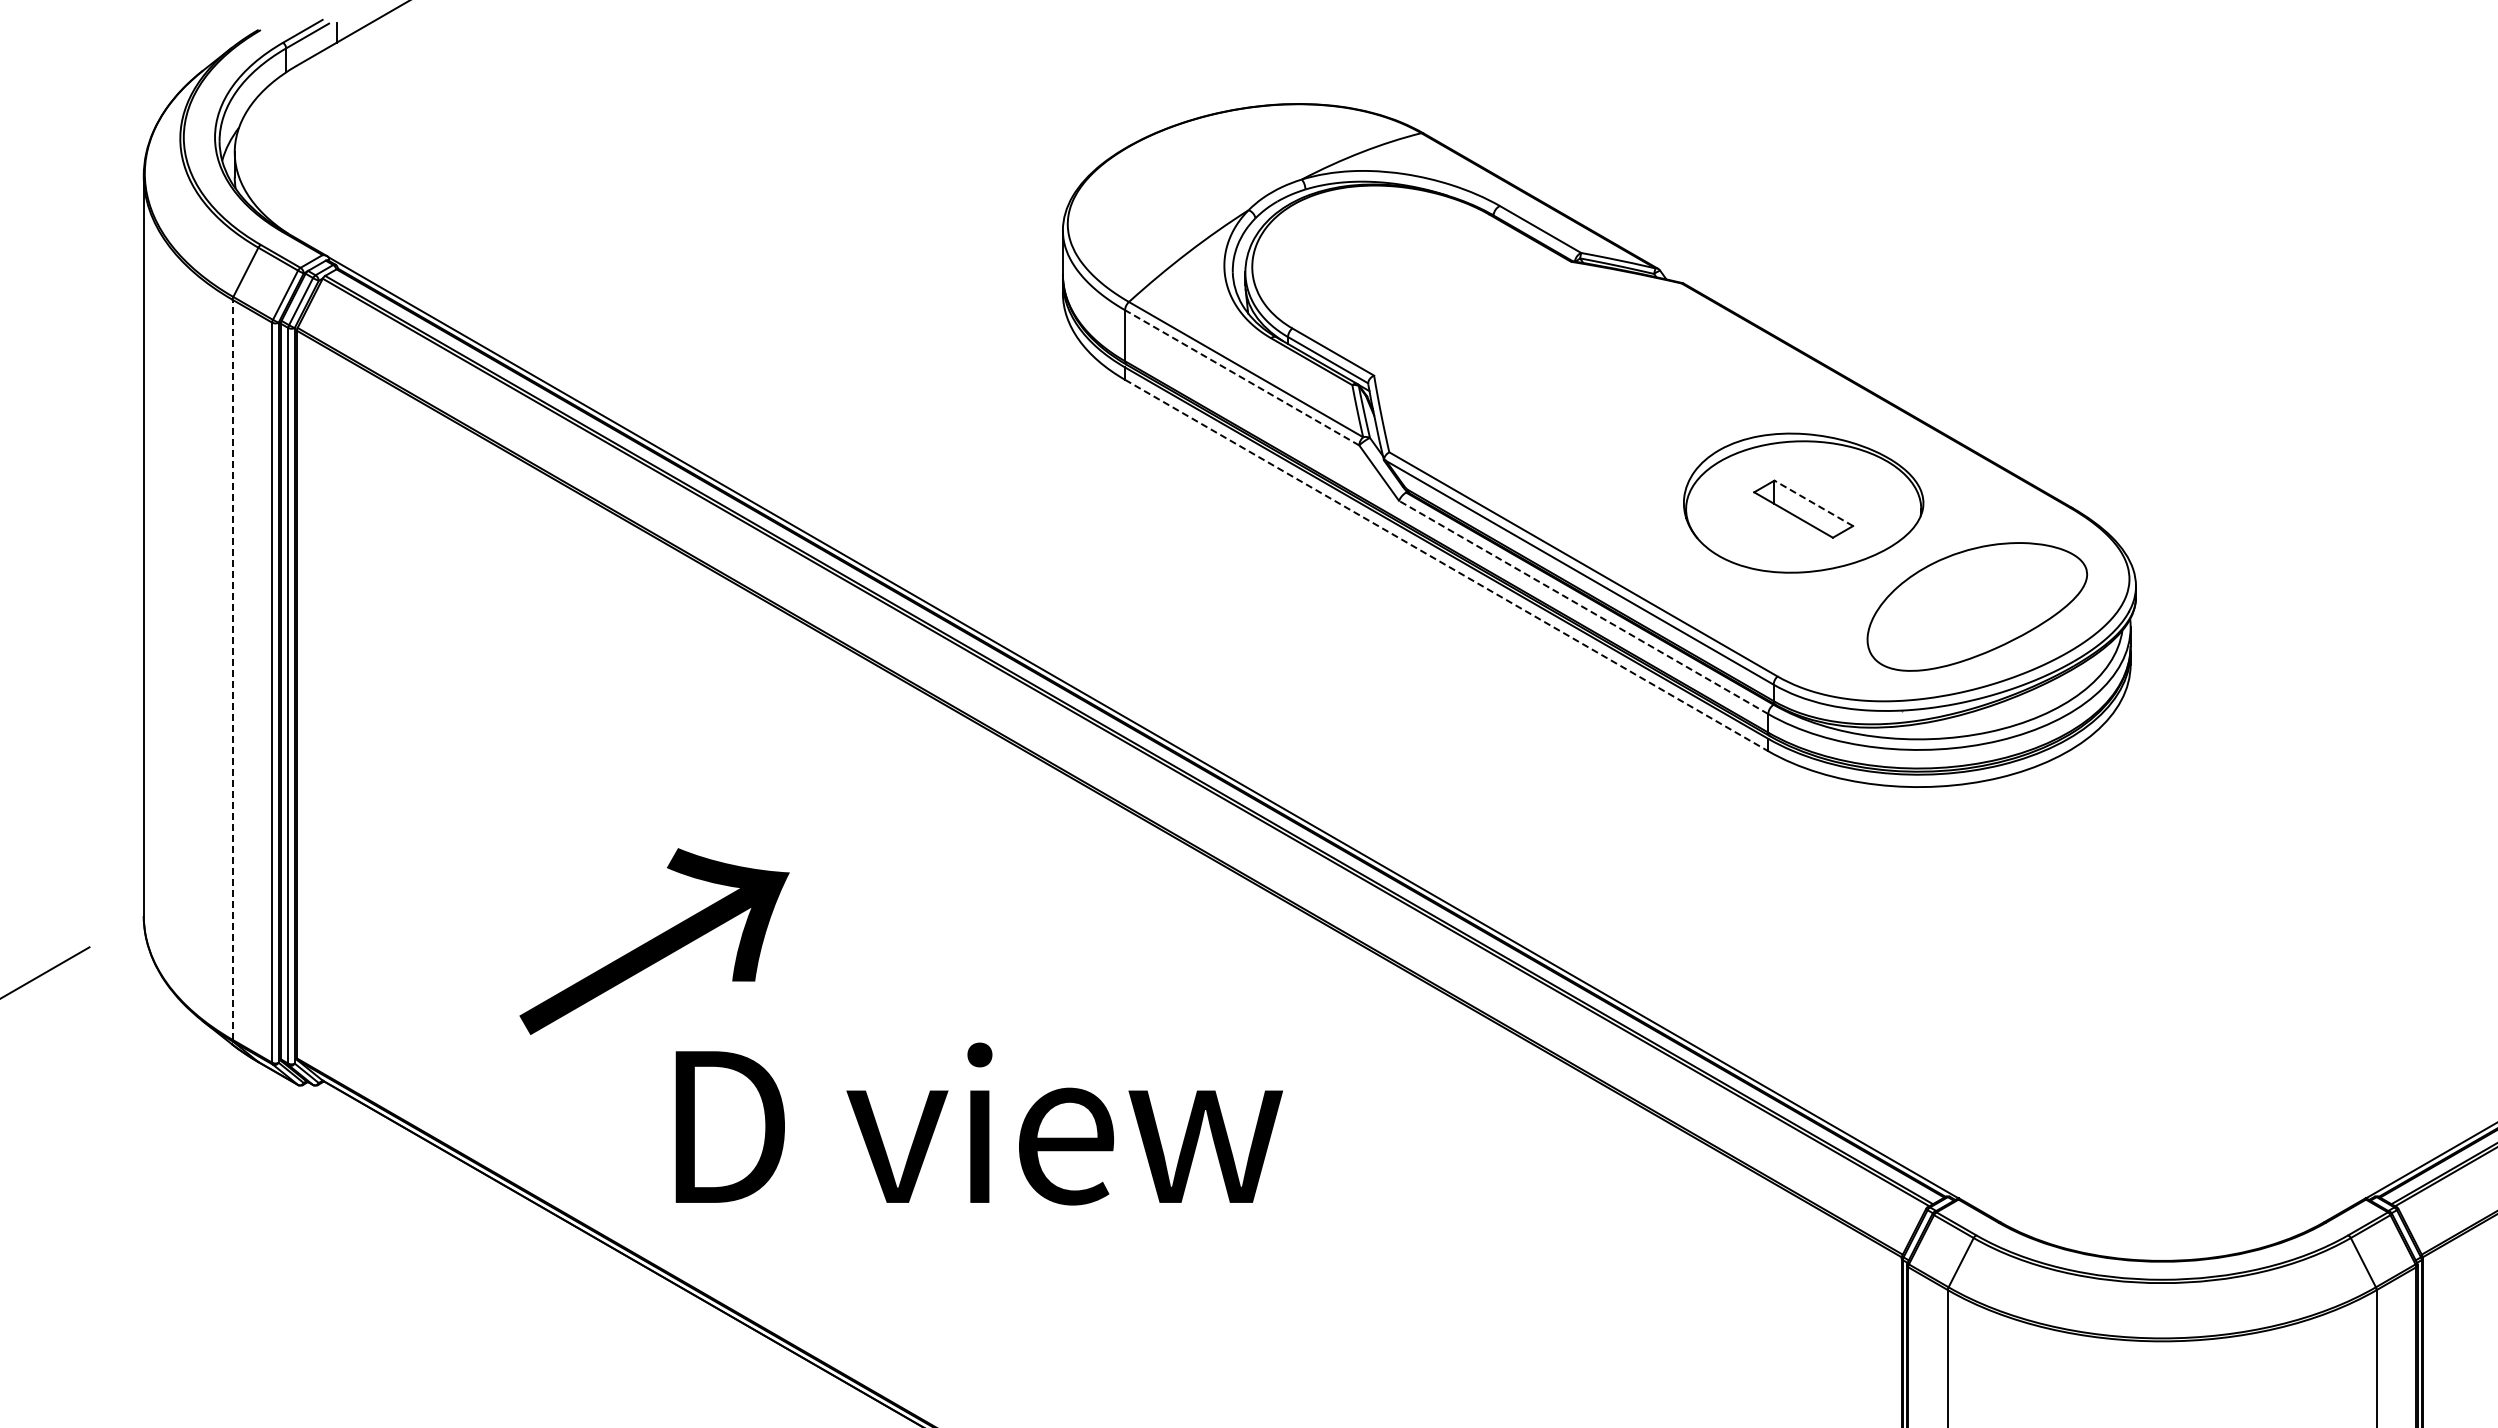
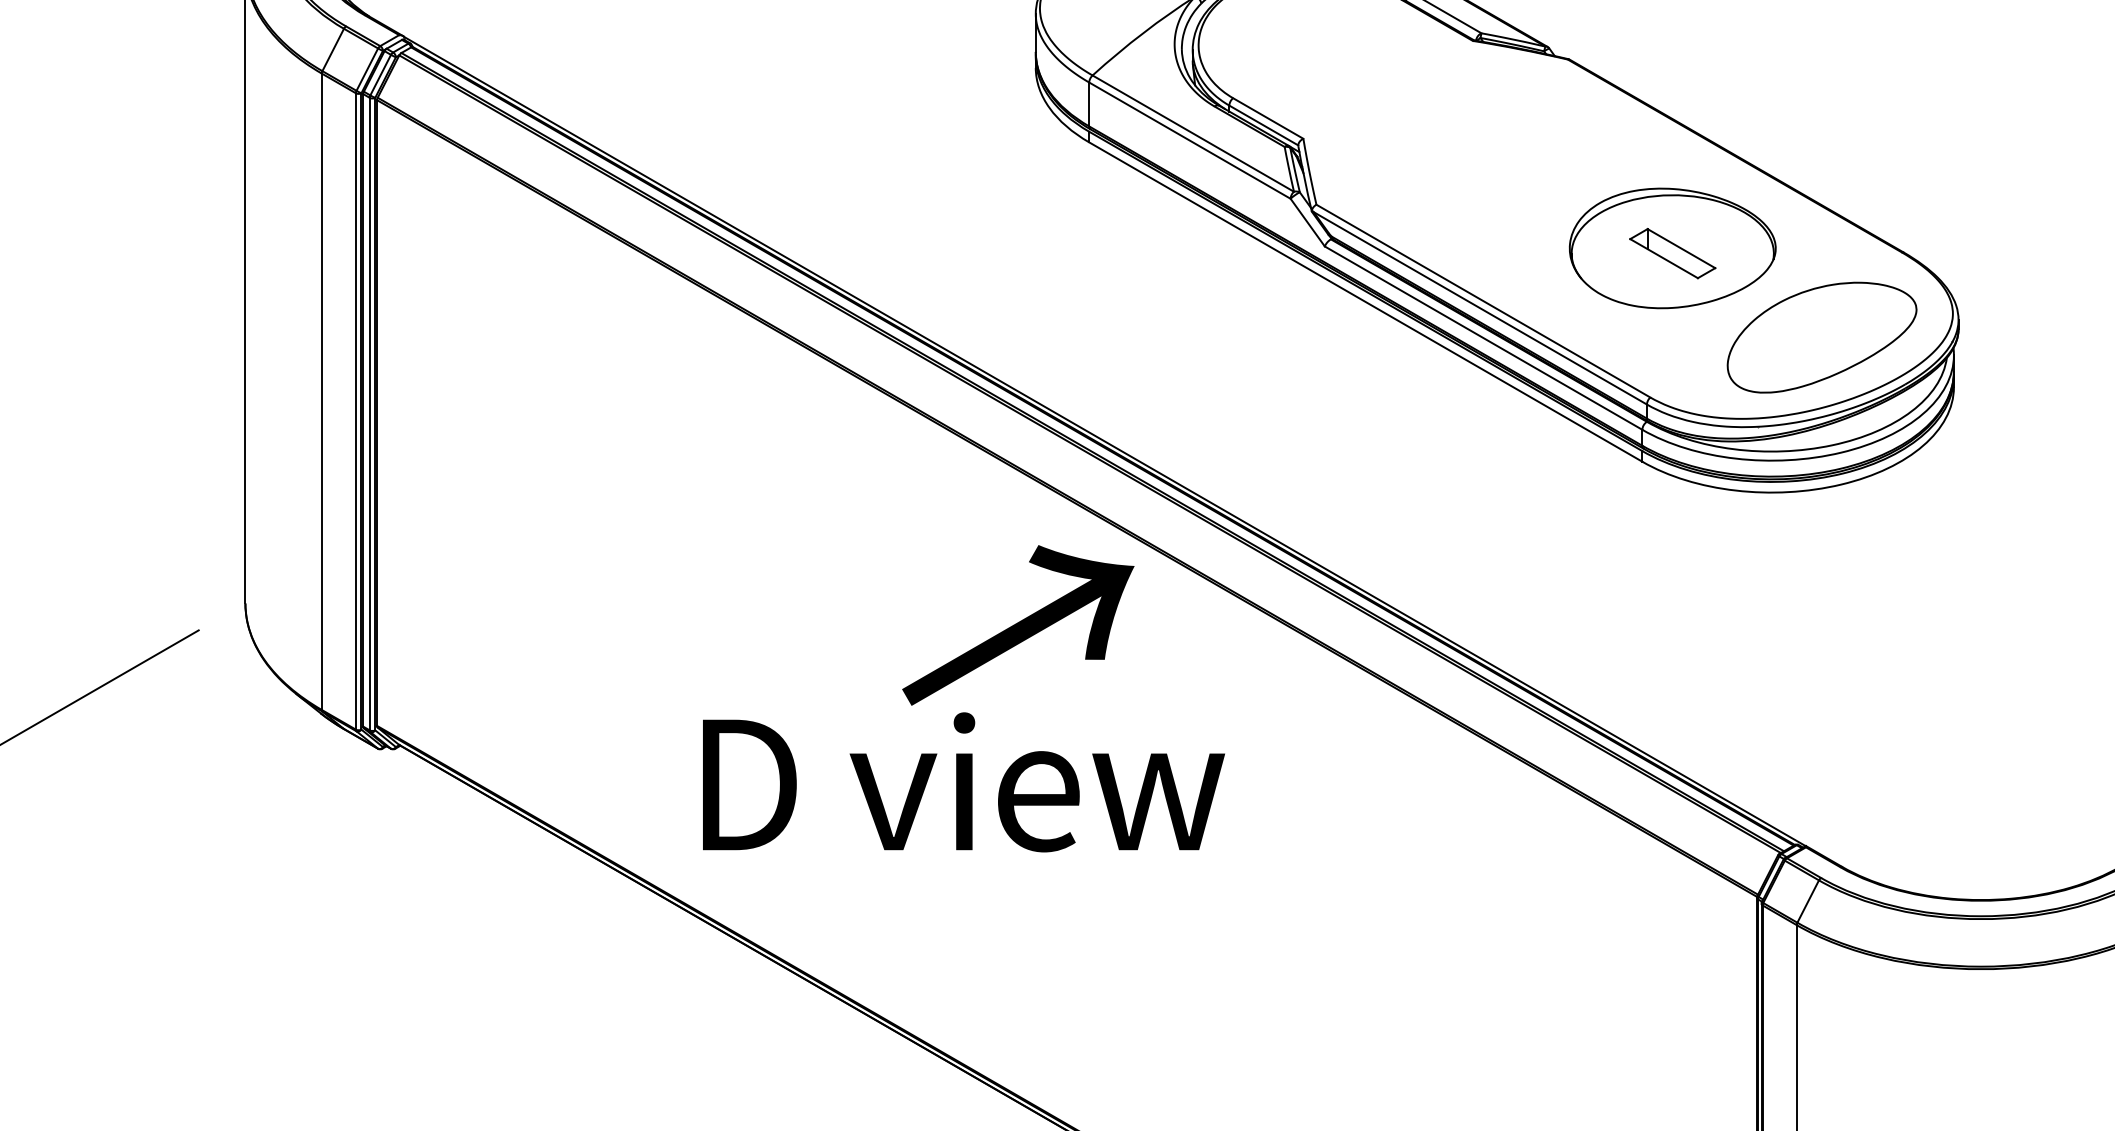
line: (1241, 377) -> (1189, 140), dashed -> solid
line: (1813, 503) -> (1681, 248), dashed -> solid
line: (1447, 565) -> (1366, 302), dashed -> solid
line: (1583, 607) -> (1483, 338), dashed -> solid
line: (232, 669) -> (321, 391), dashed -> solid
text: (654, 941) -> (1018, 625), moved

